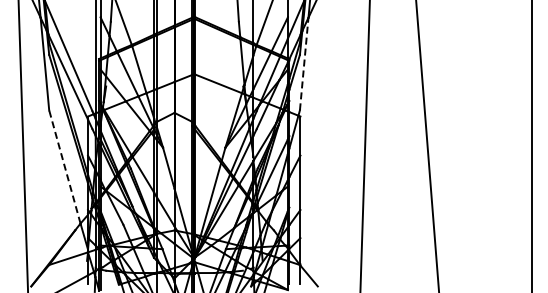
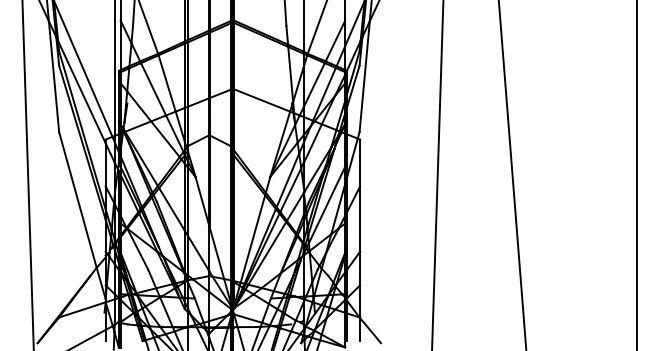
line: (304, 63) -> (365, 76), dashed -> solid
line: (64, 166) -> (77, 199), dashed -> solid

